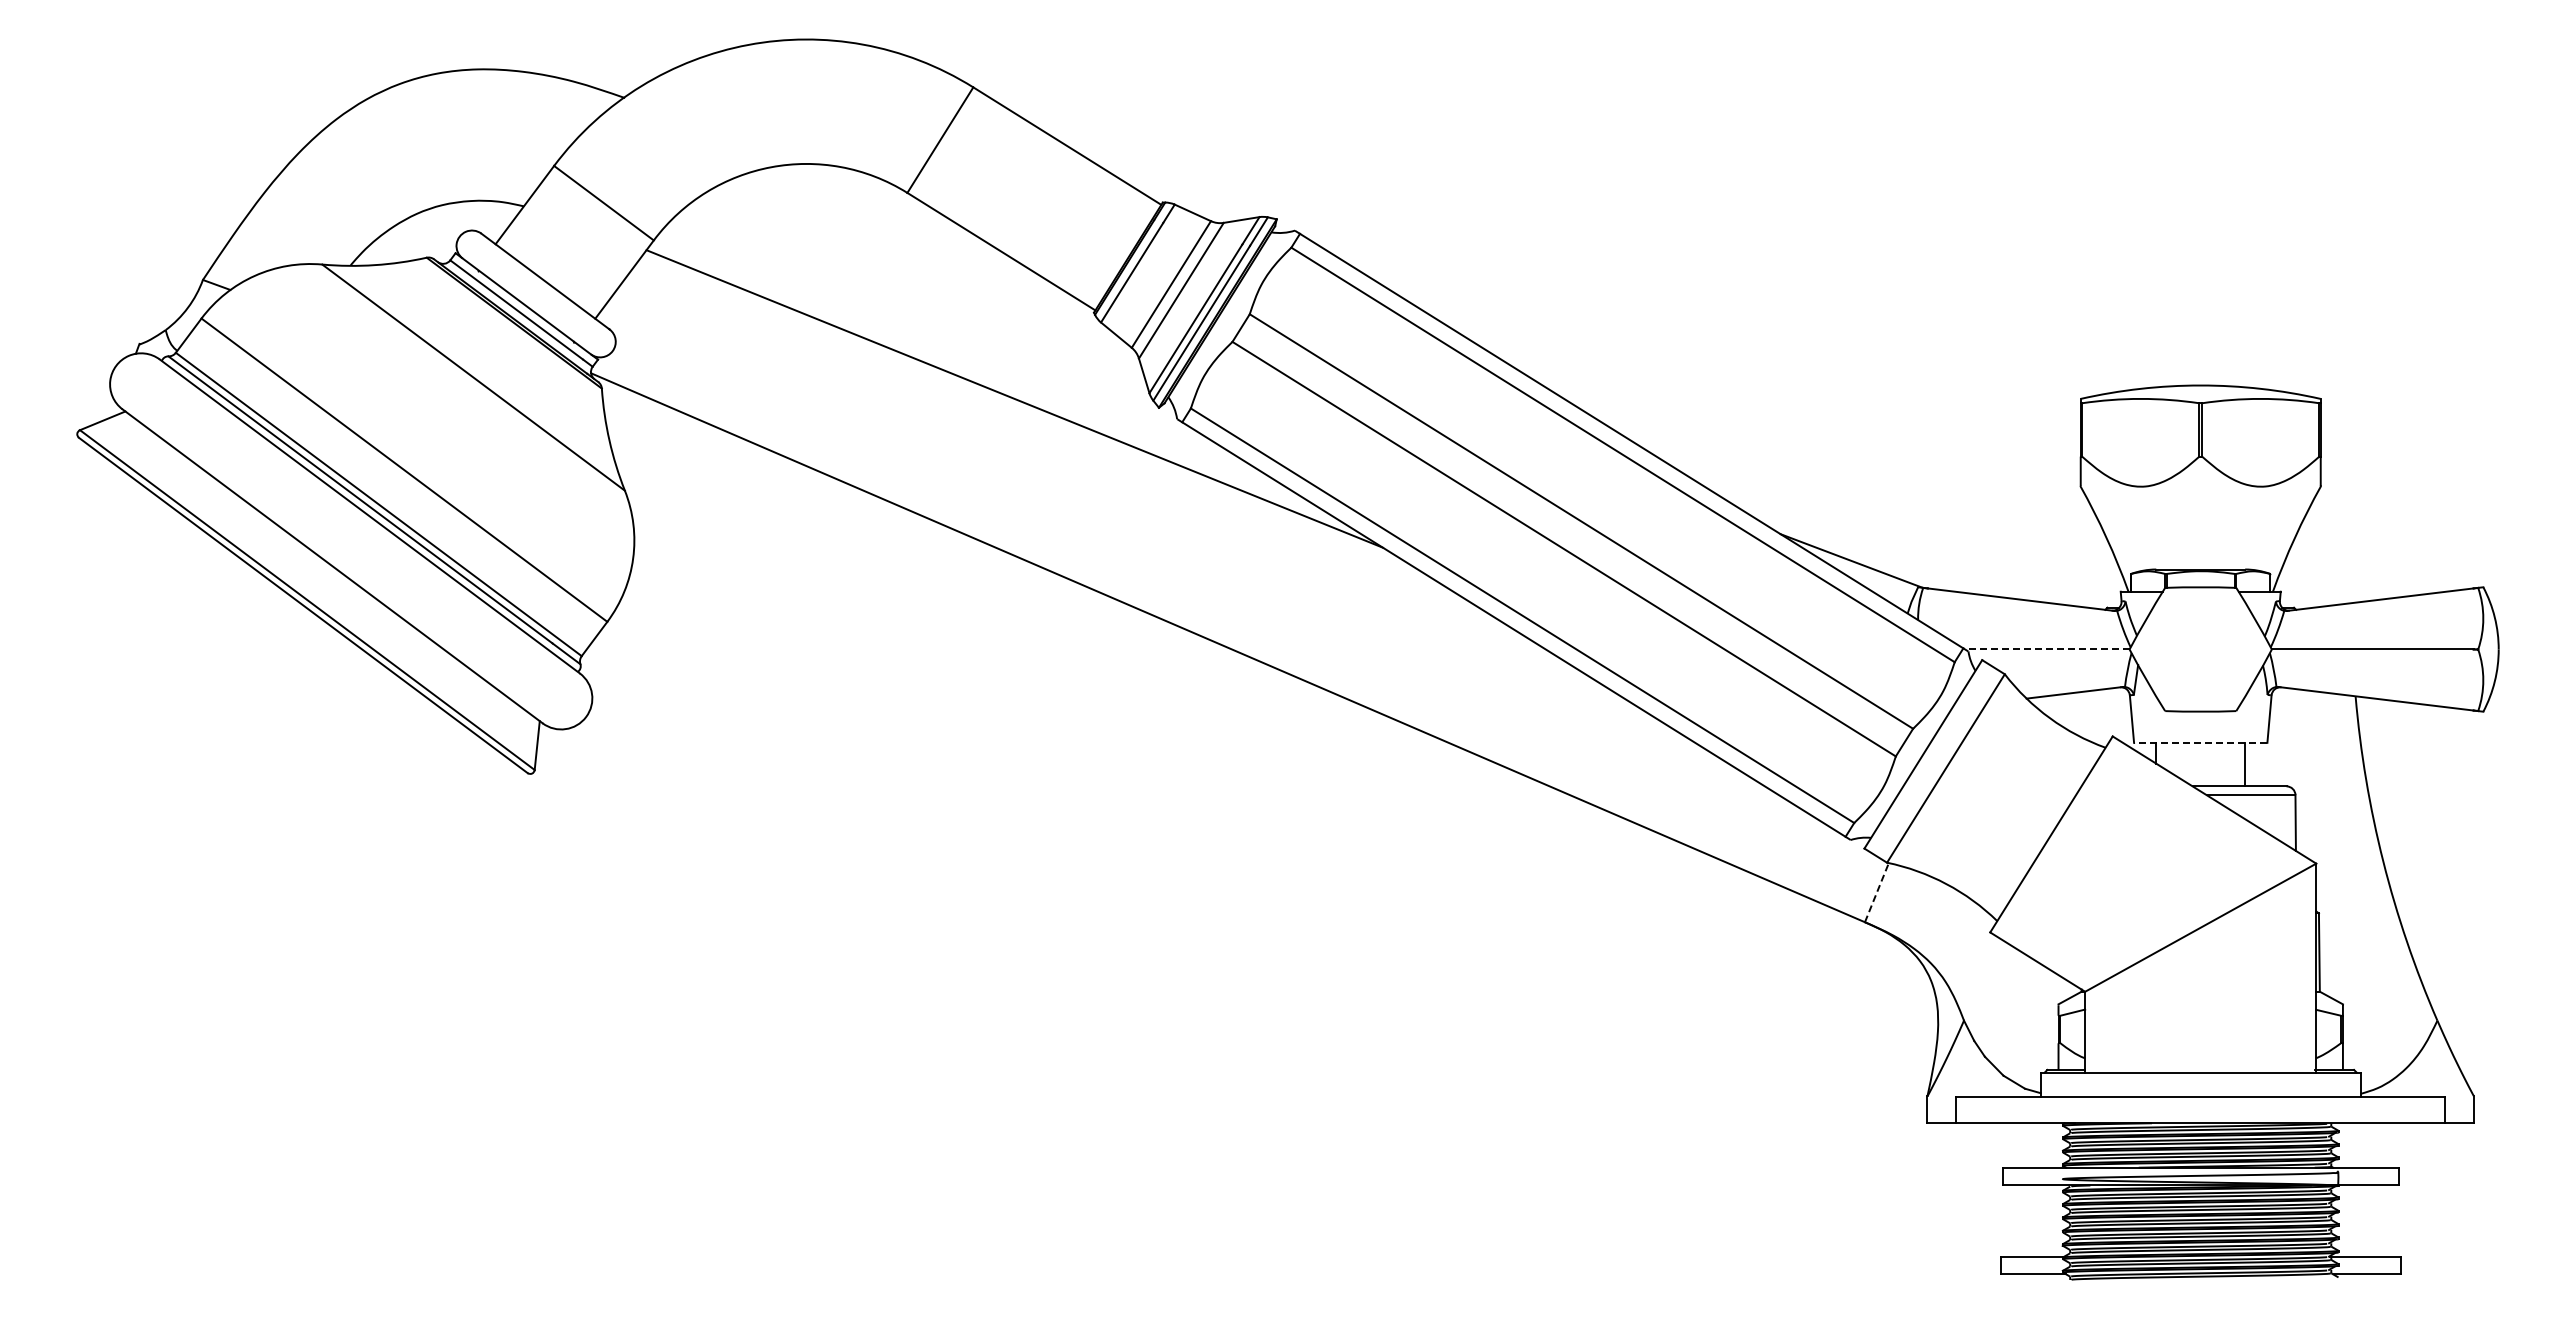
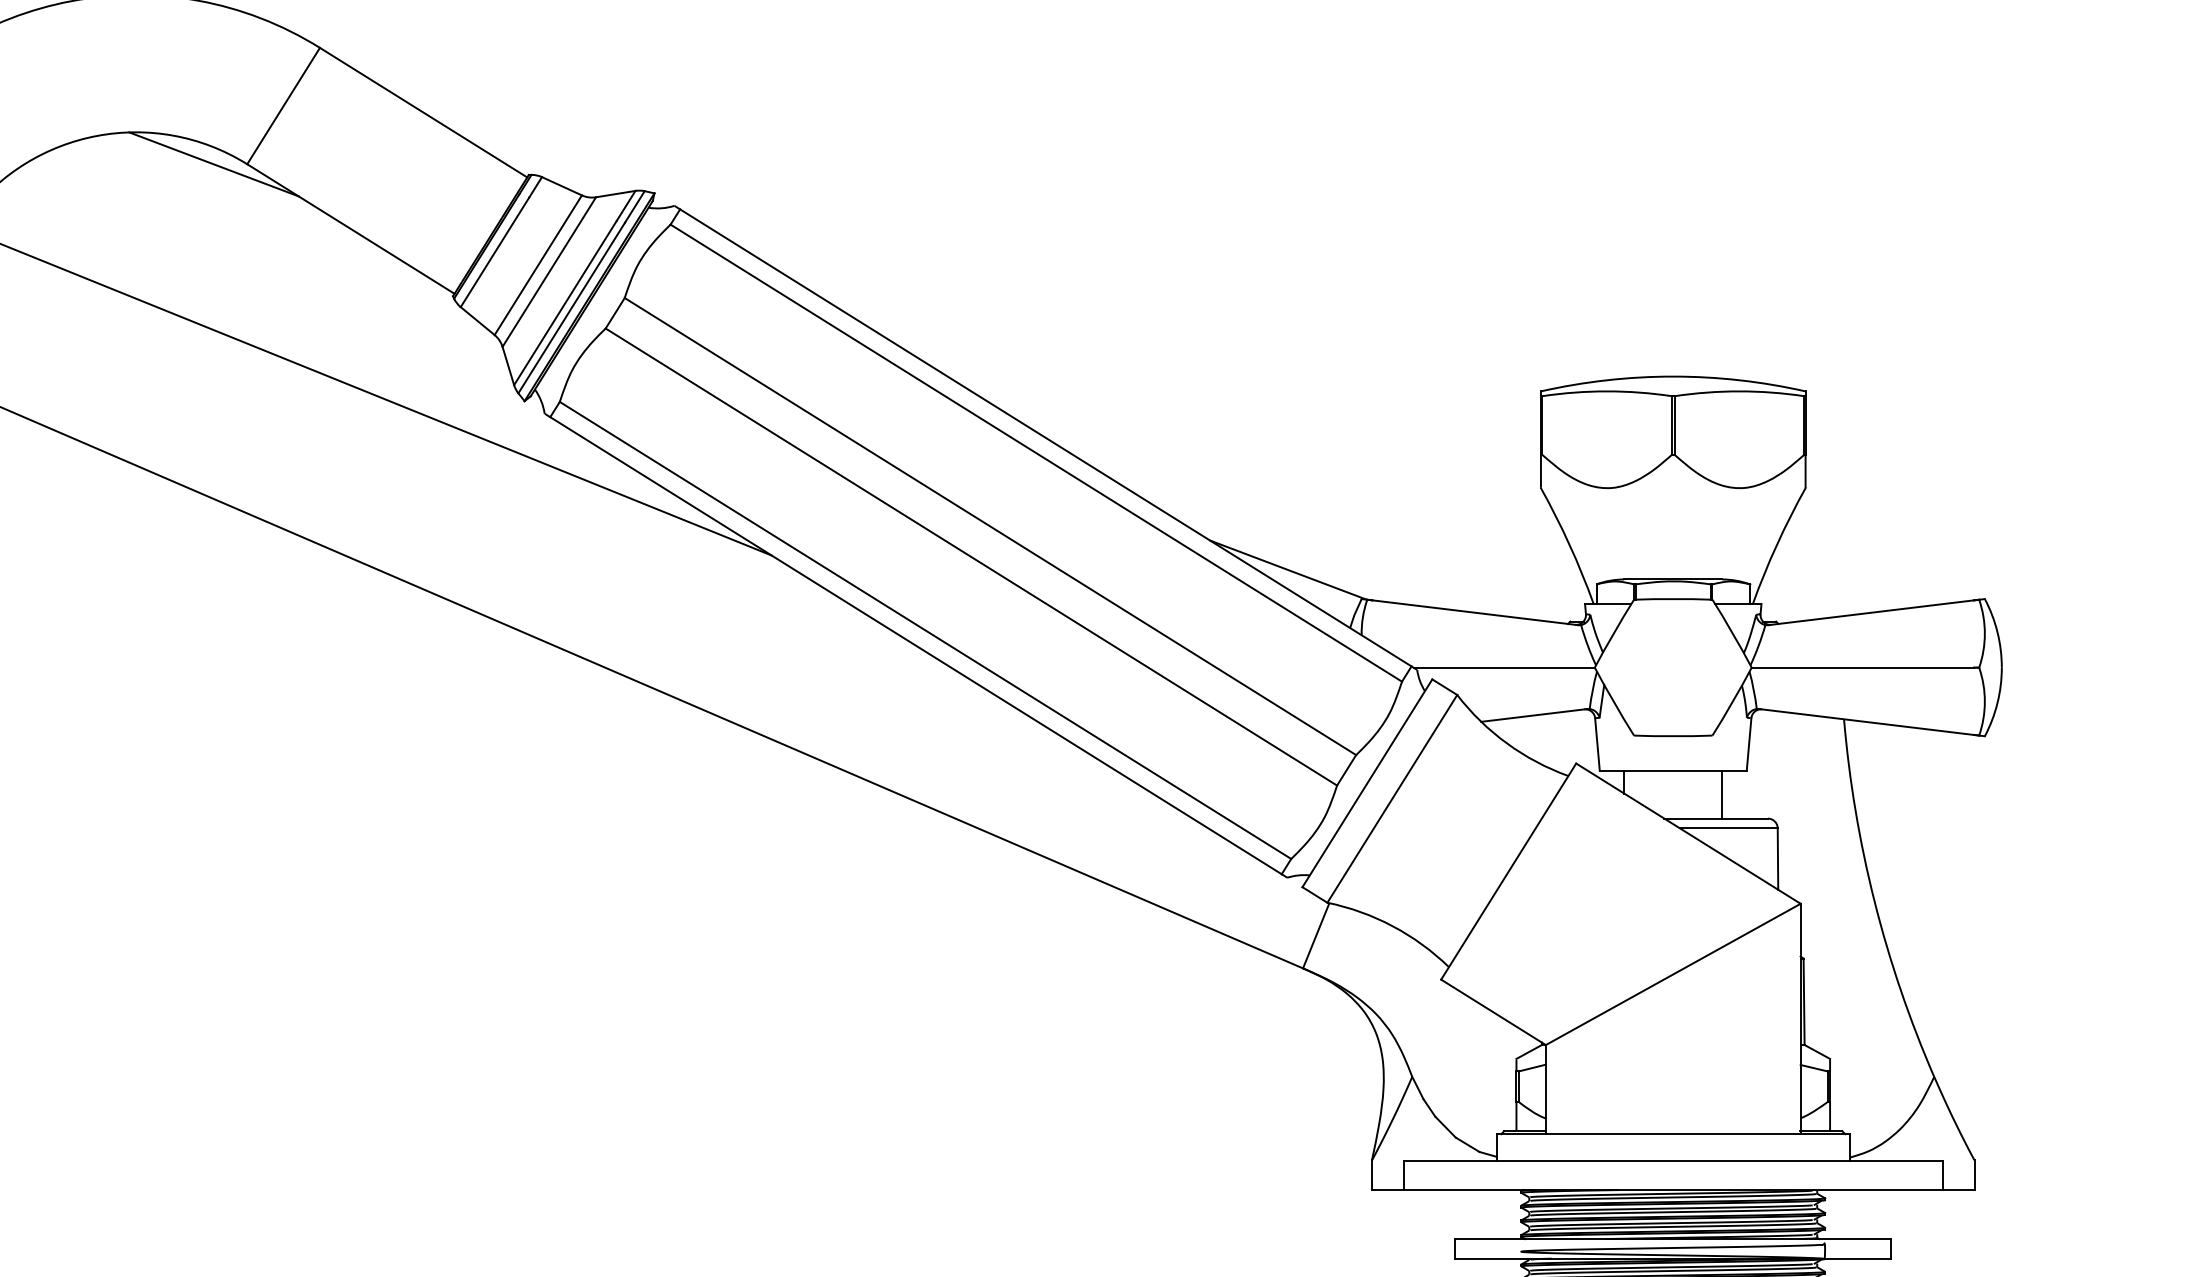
line: (877, 193) -> (214, 164), added
line: (2046, 649) -> (1503, 667), dashed -> solid
line: (2200, 742) -> (1673, 770), dashed -> solid
line: (1876, 892) -> (1315, 935), dashed -> solid

